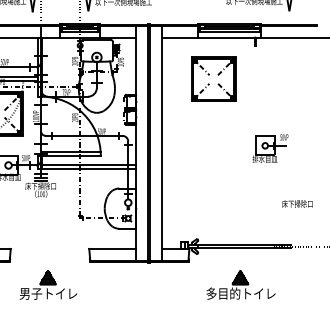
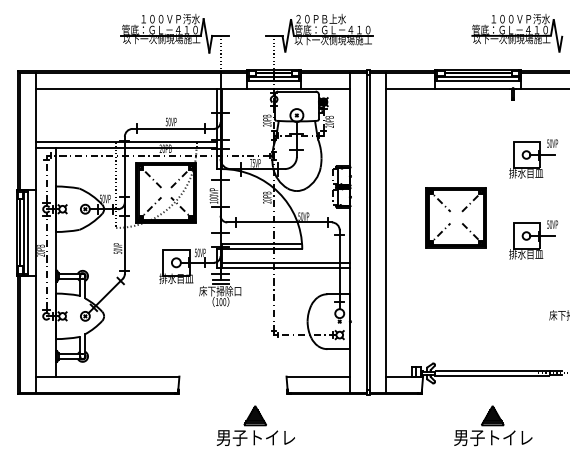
part: (213, 79) -> (455, 217), moved
part: (270, 88) -> (533, 158), added
part: (48, 284) -> (255, 425), moved
text: (241, 293) -> (493, 437), 多目的トイレ -> 男子トイレ

